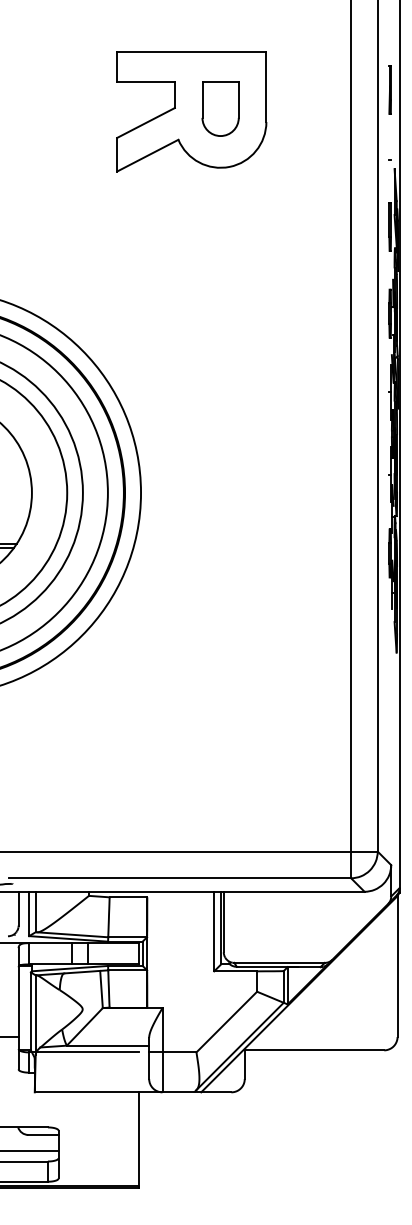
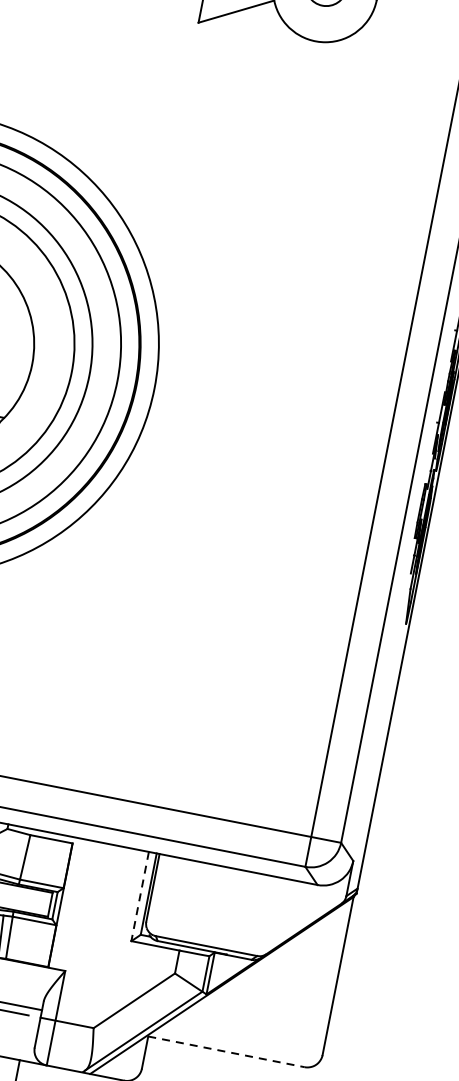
line: (214, 931) -> (140, 896), solid -> dashed
line: (314, 1050) -> (226, 1052), solid -> dashed

